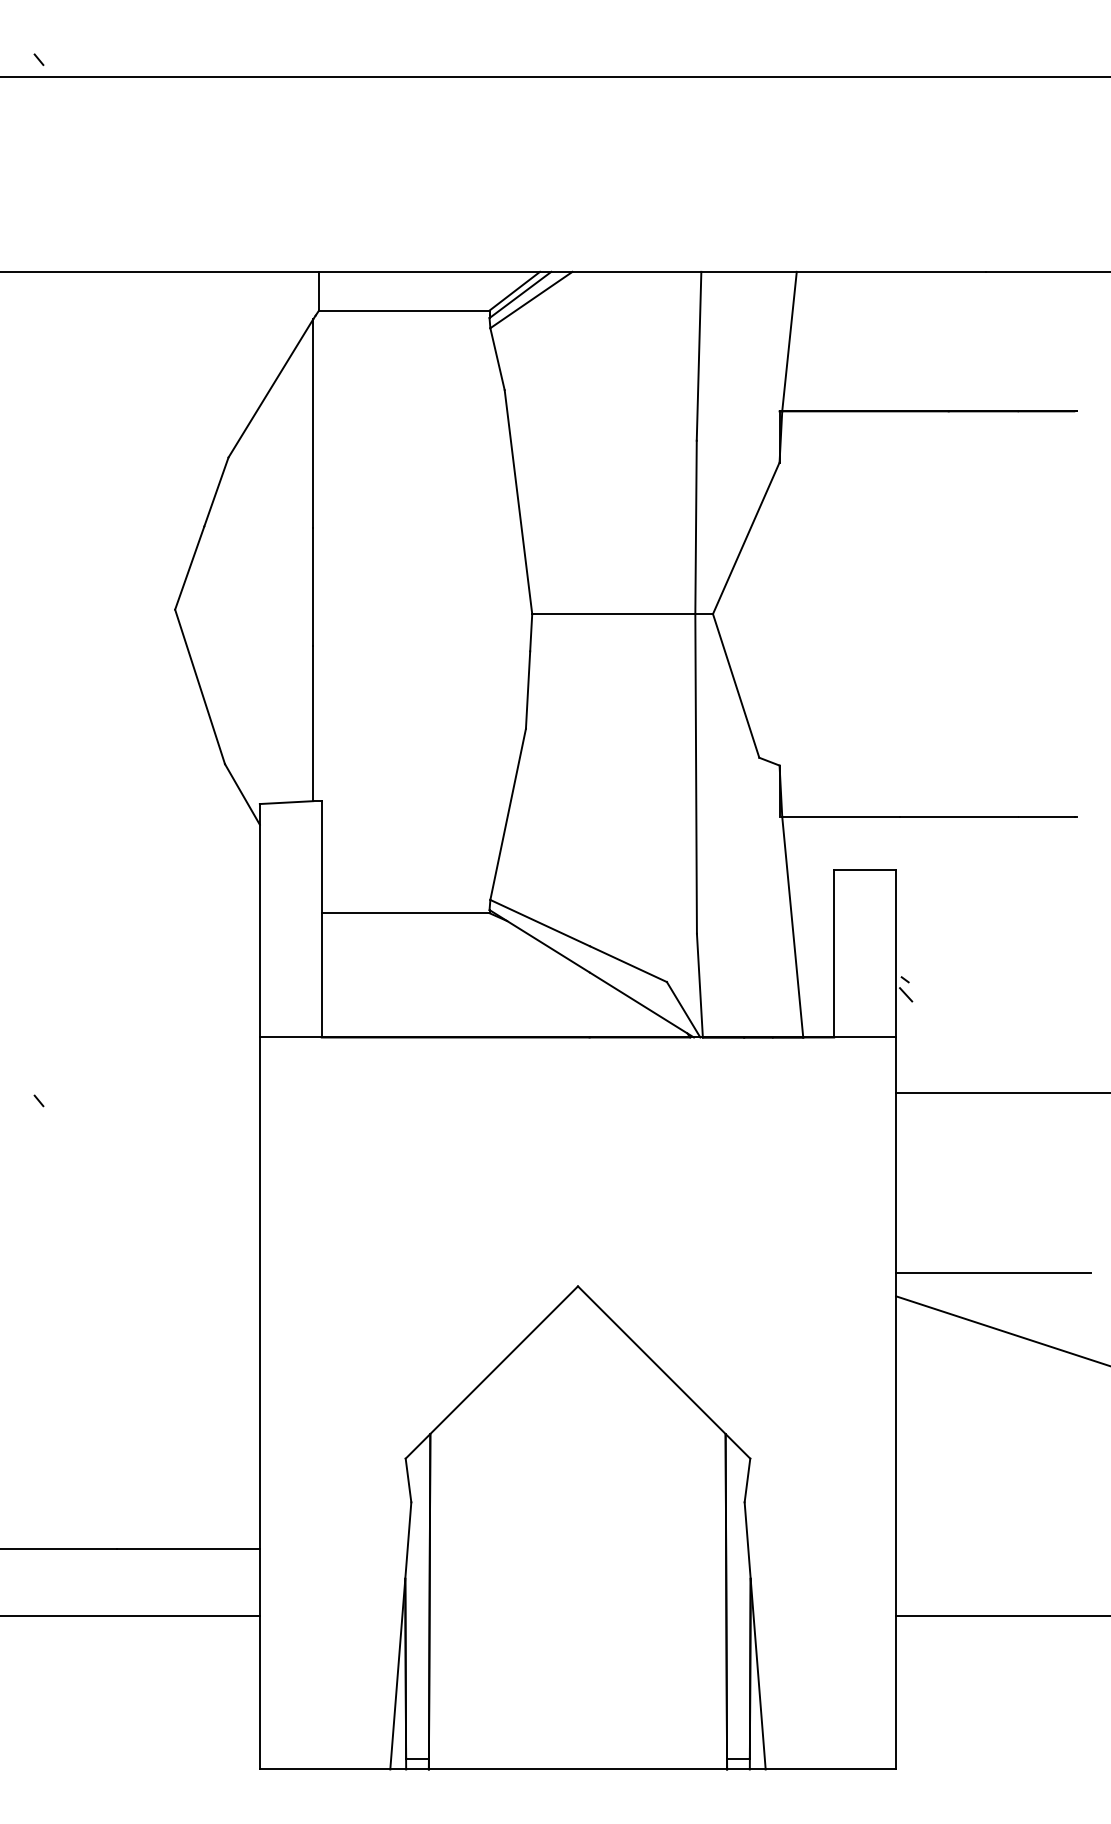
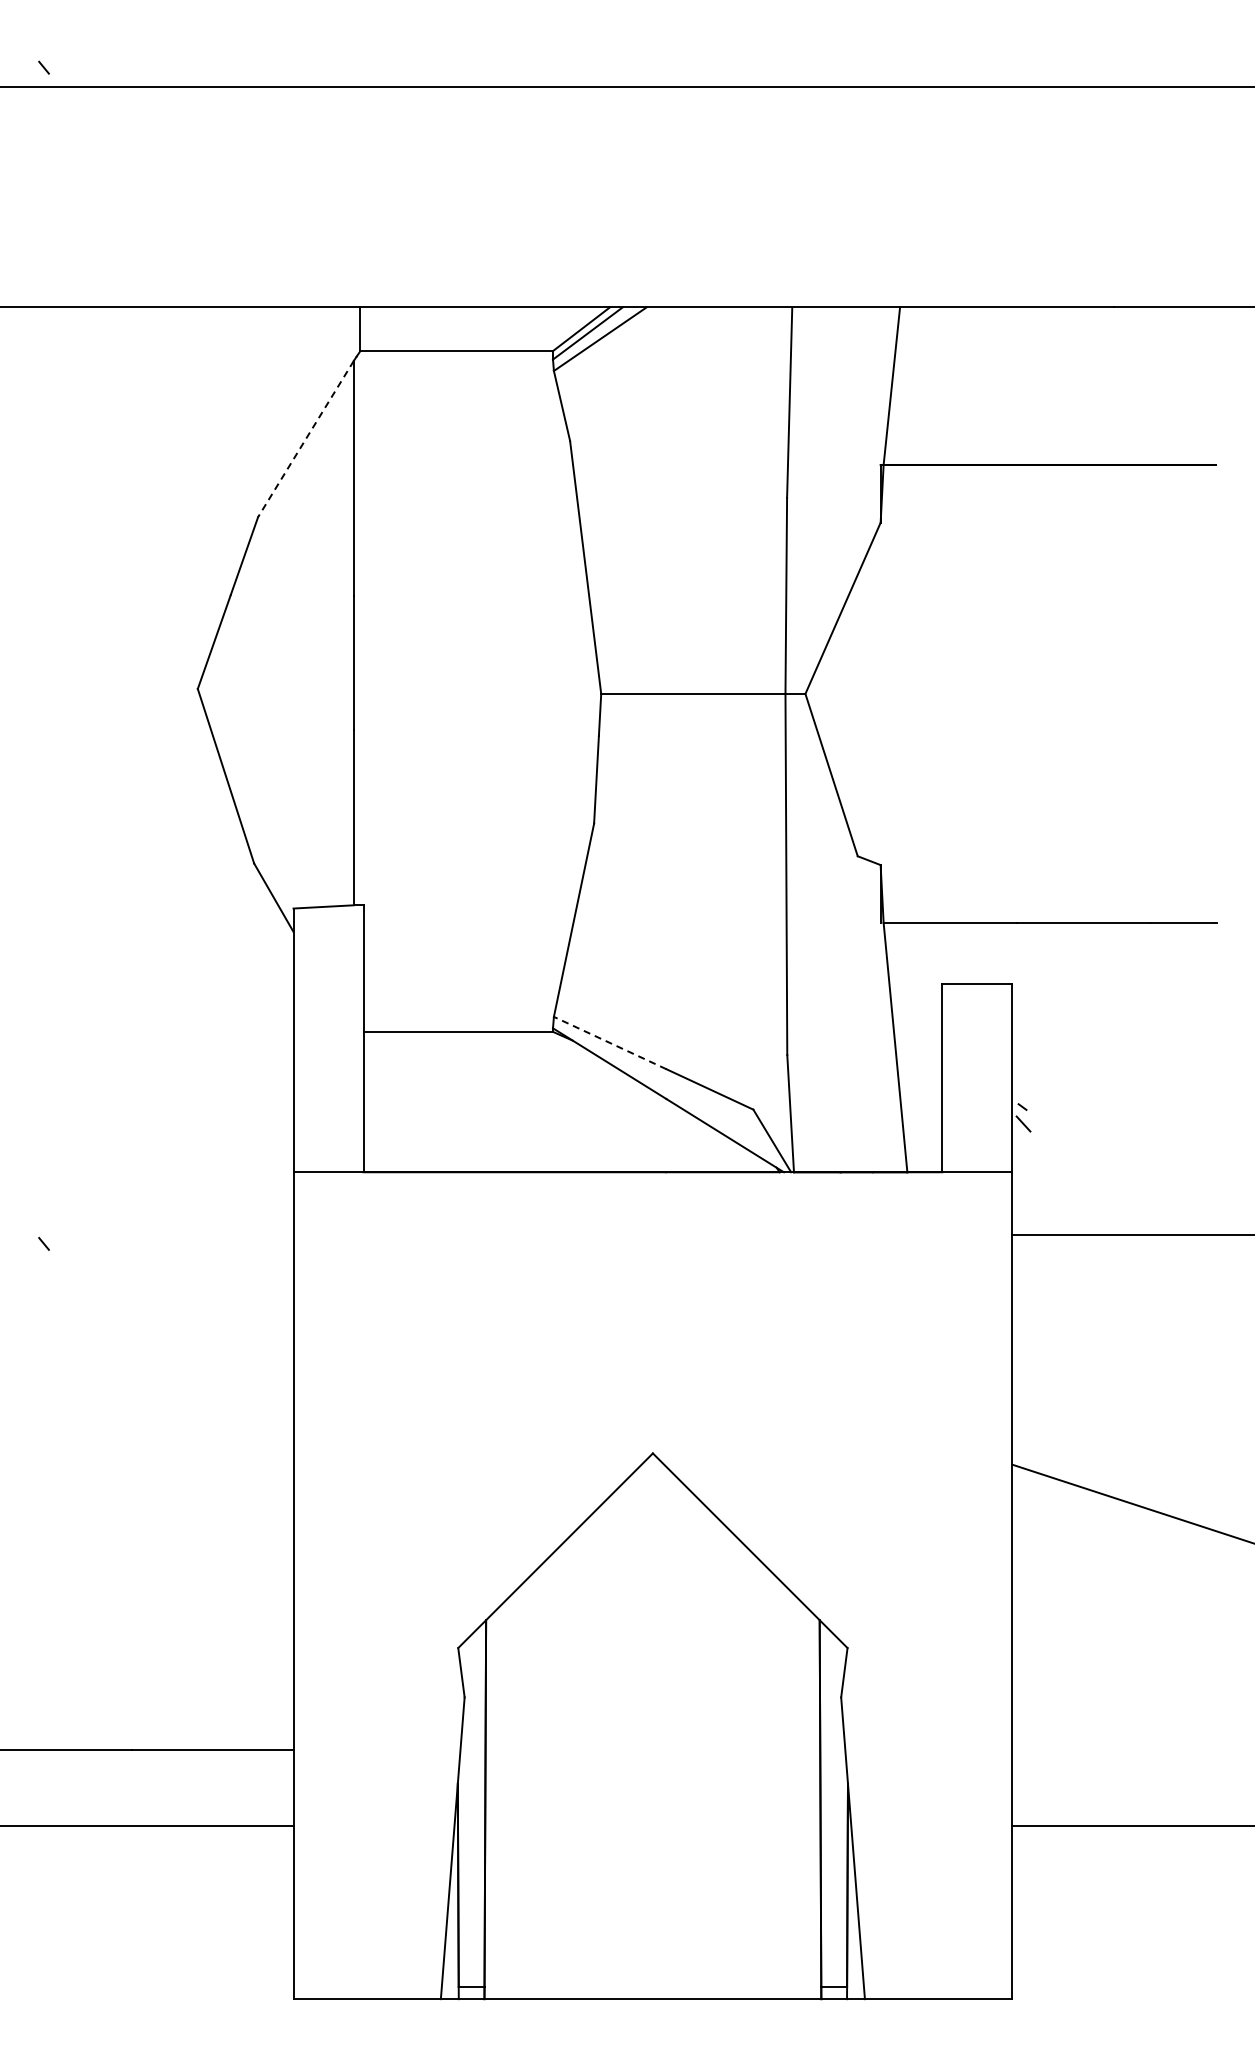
line: (270, 388) -> (305, 439), solid -> dashed
line: (539, 922) -> (609, 1042), solid -> dashed
line: (993, 1273) -> (1122, 1438), removed

